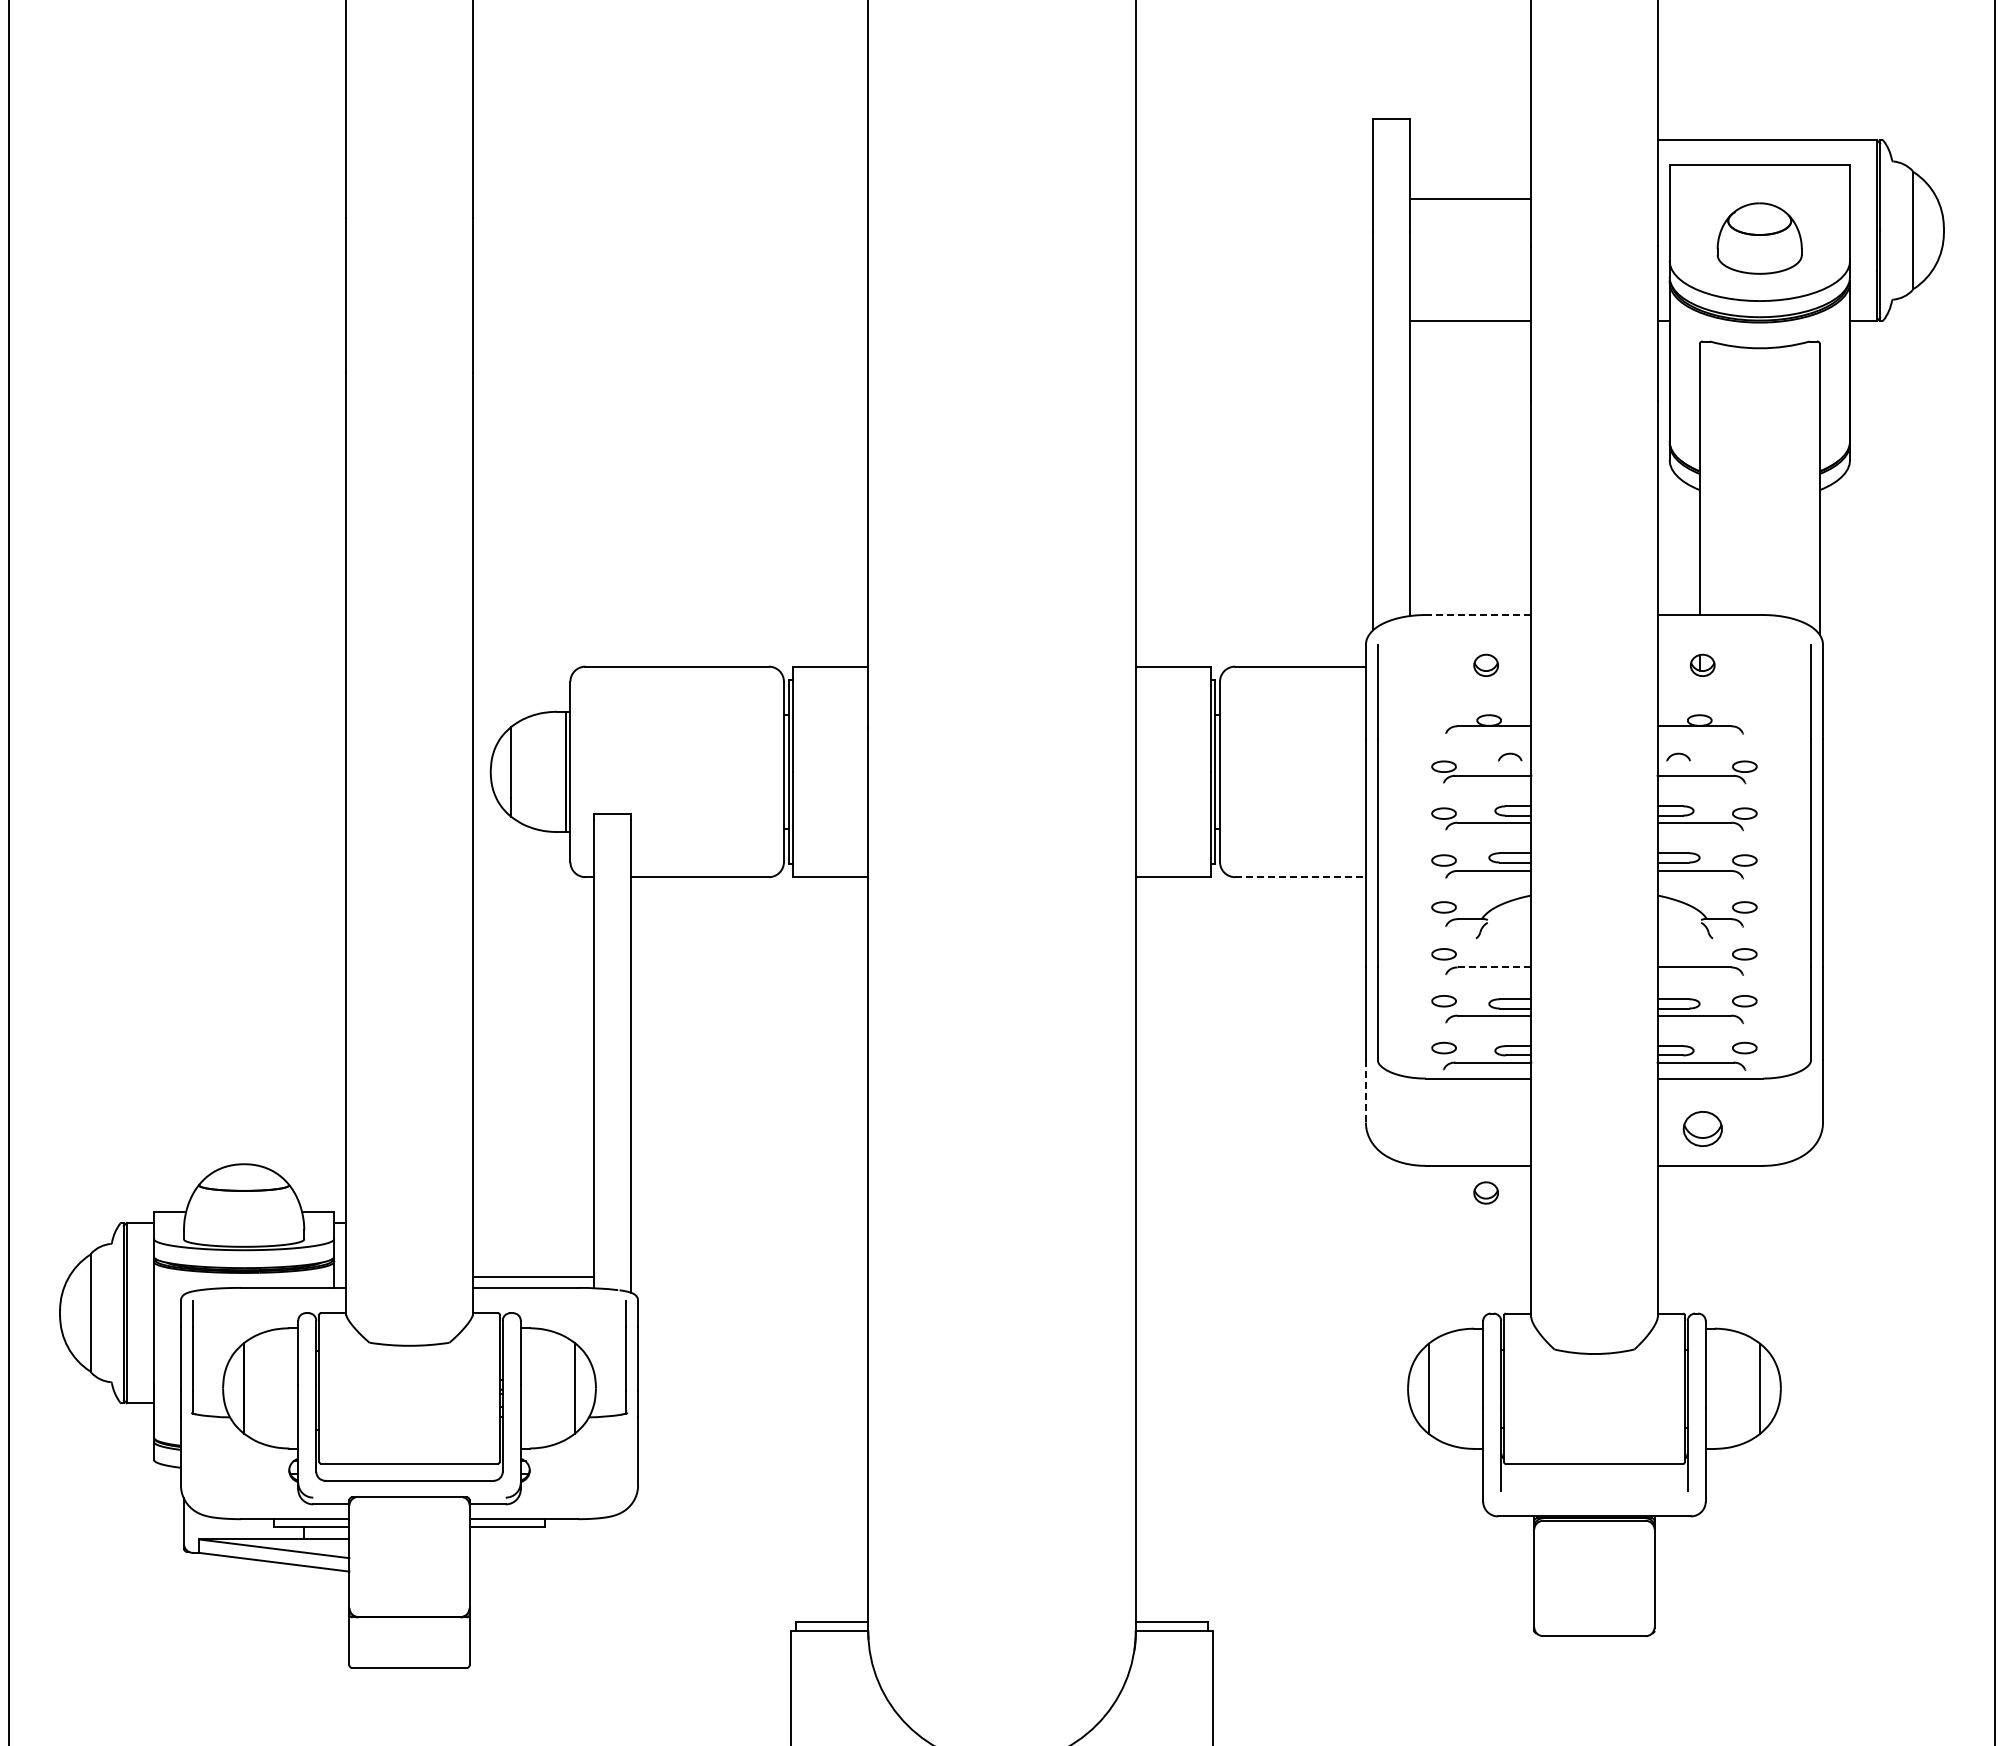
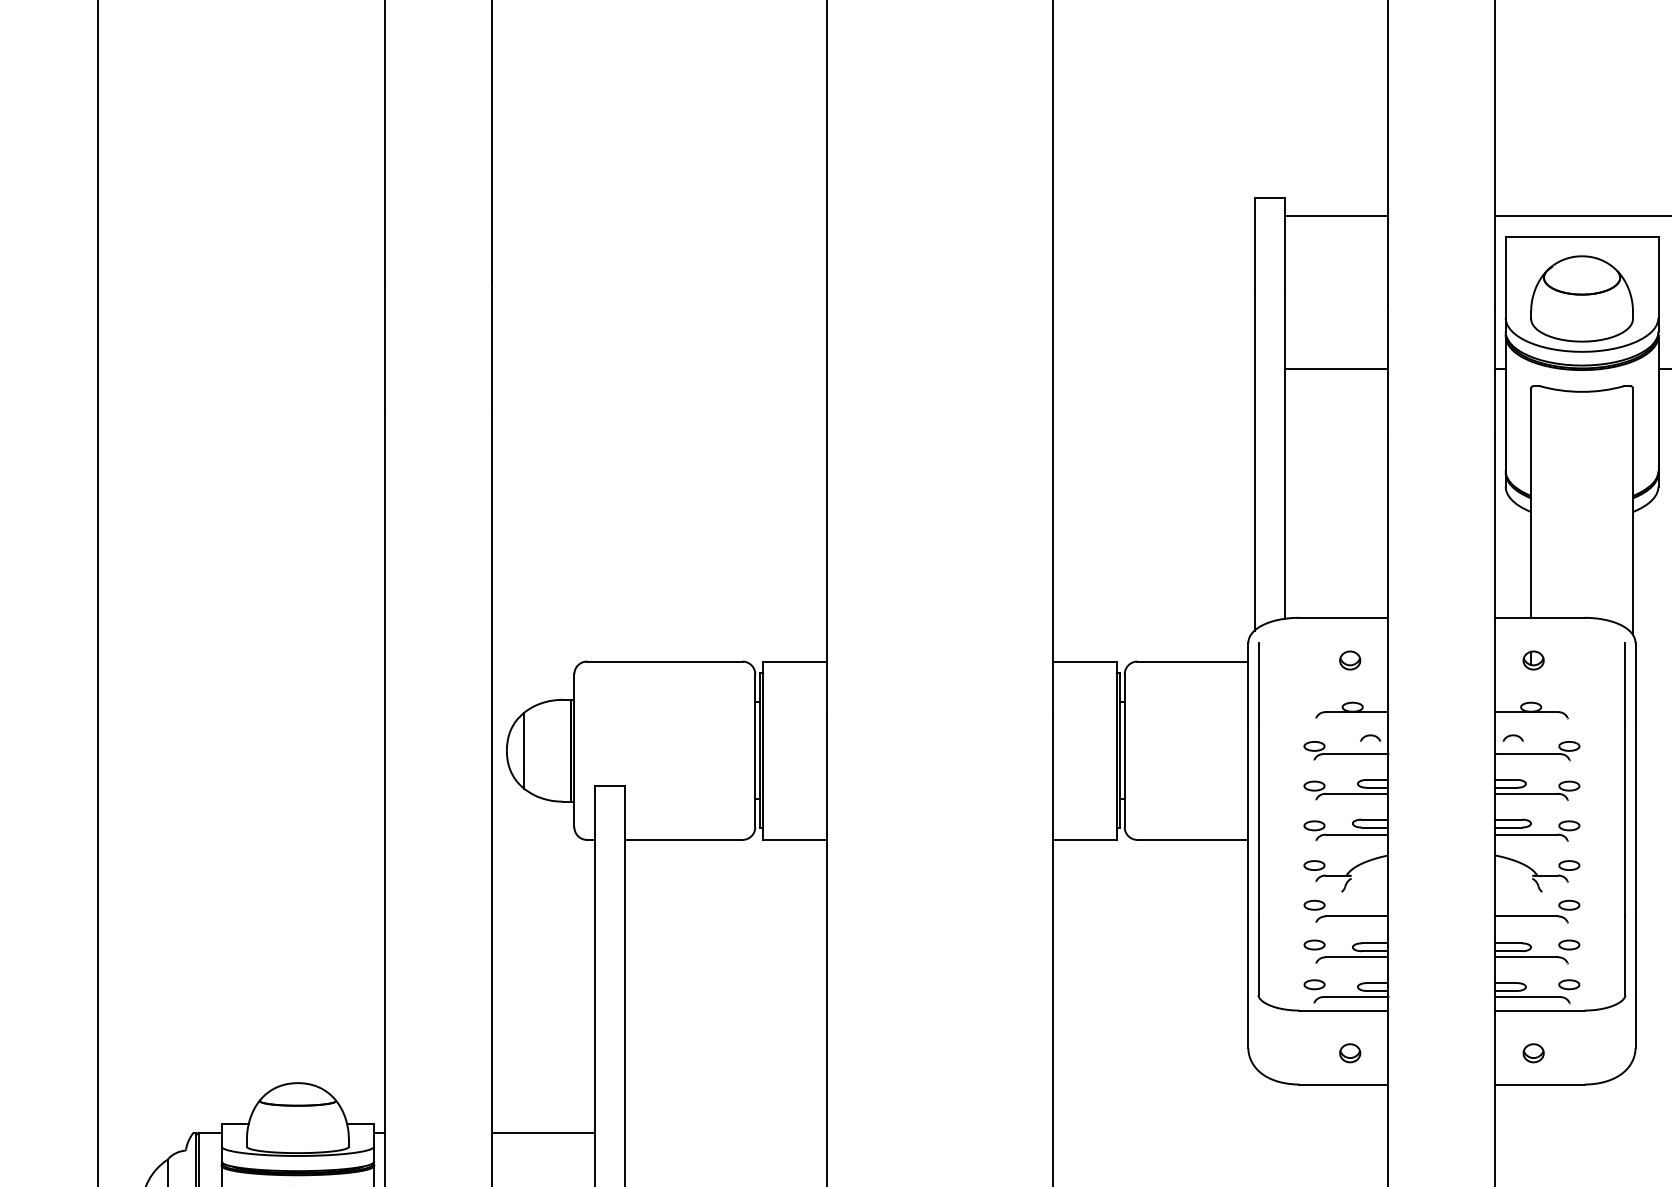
line: (1470, 199) -> (1336, 215), moved
part: (1759, 238) -> (1581, 298), size x1.43
line: (1478, 615) -> (1343, 618), dashed -> solid
line: (1300, 877) -> (1192, 840), dashed -> solid
line: (1494, 967) -> (1357, 916), dashed -> solid
line: (1365, 1091) -> (1247, 1021), dashed -> solid
part: (1702, 1128) -> (1533, 1052), size x0.62
part: (1485, 1192) -> (1349, 1052), moved
line: (533, 1276) -> (543, 1132), moved

